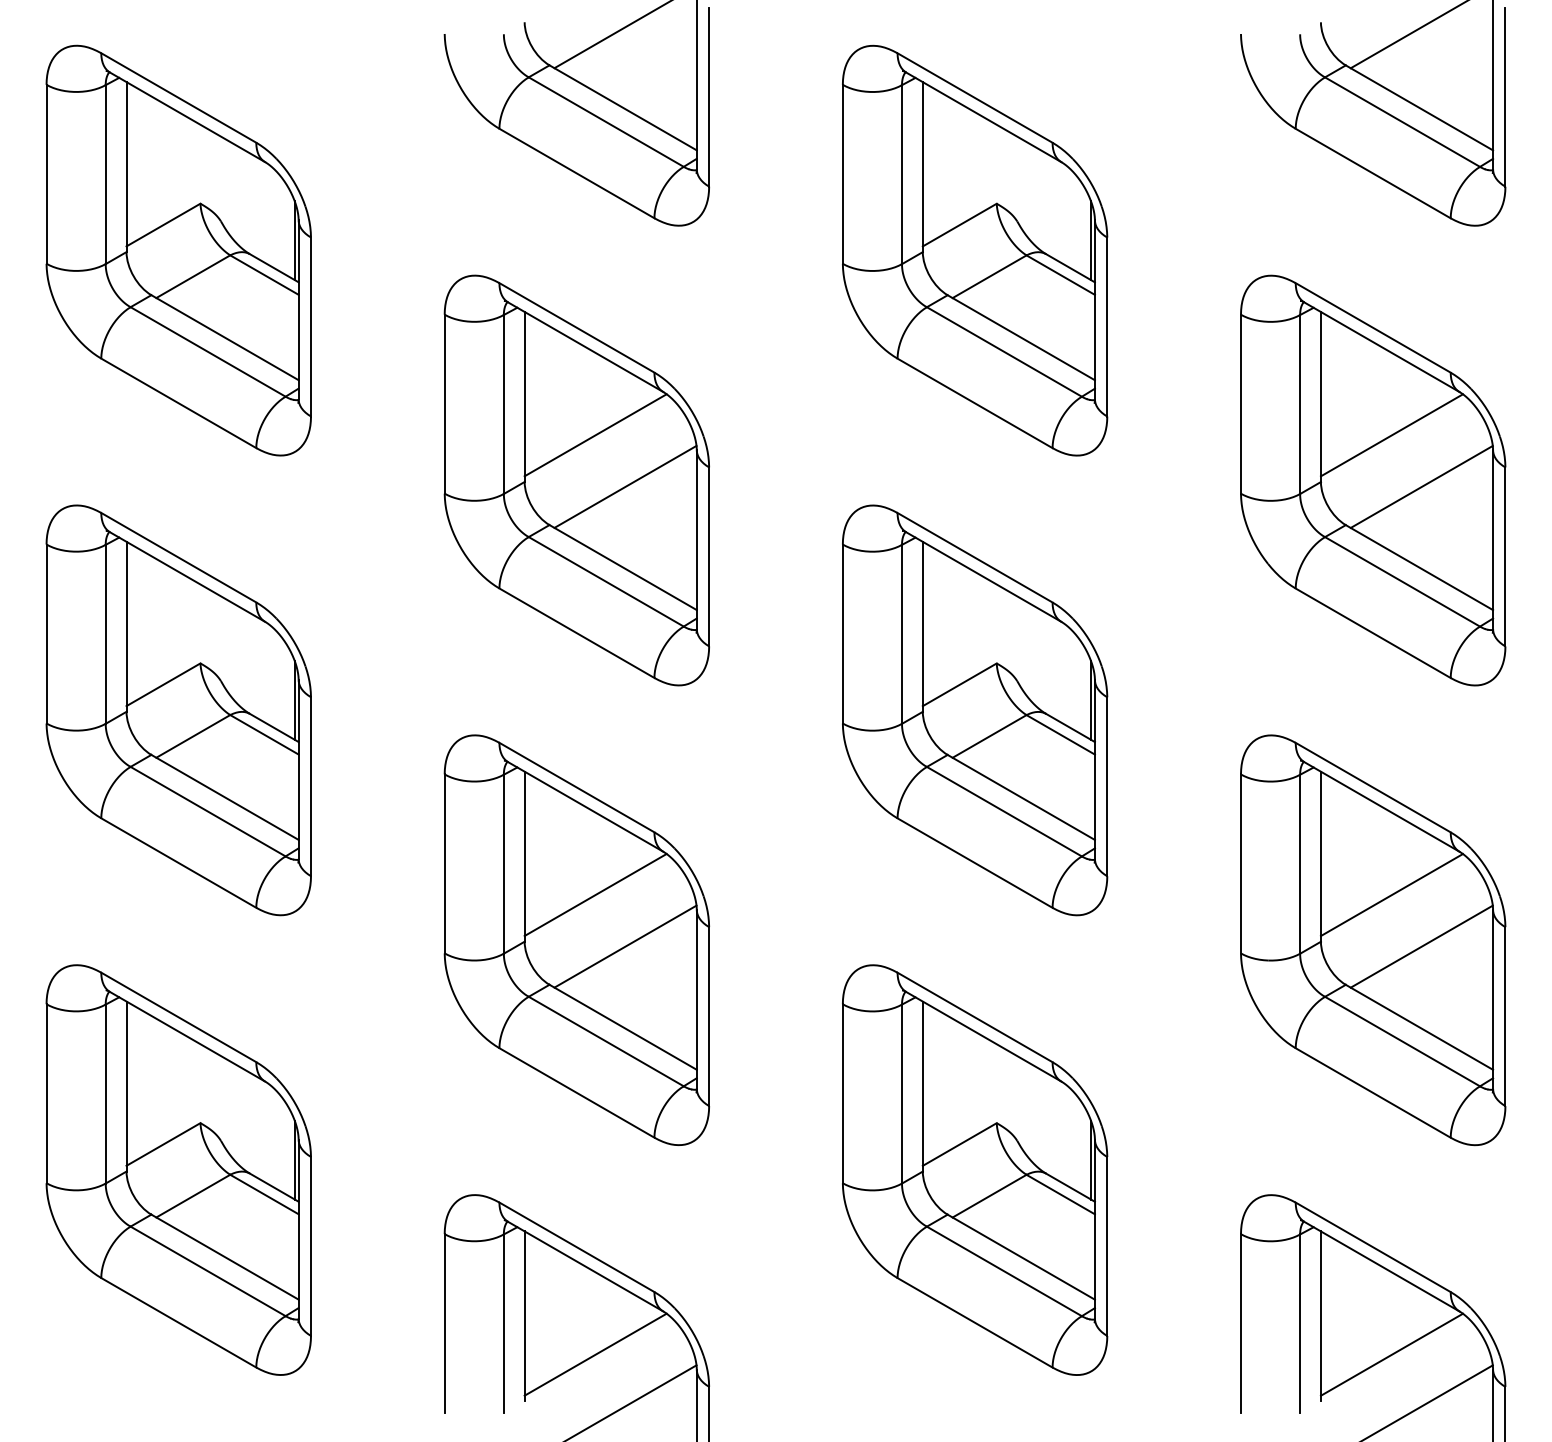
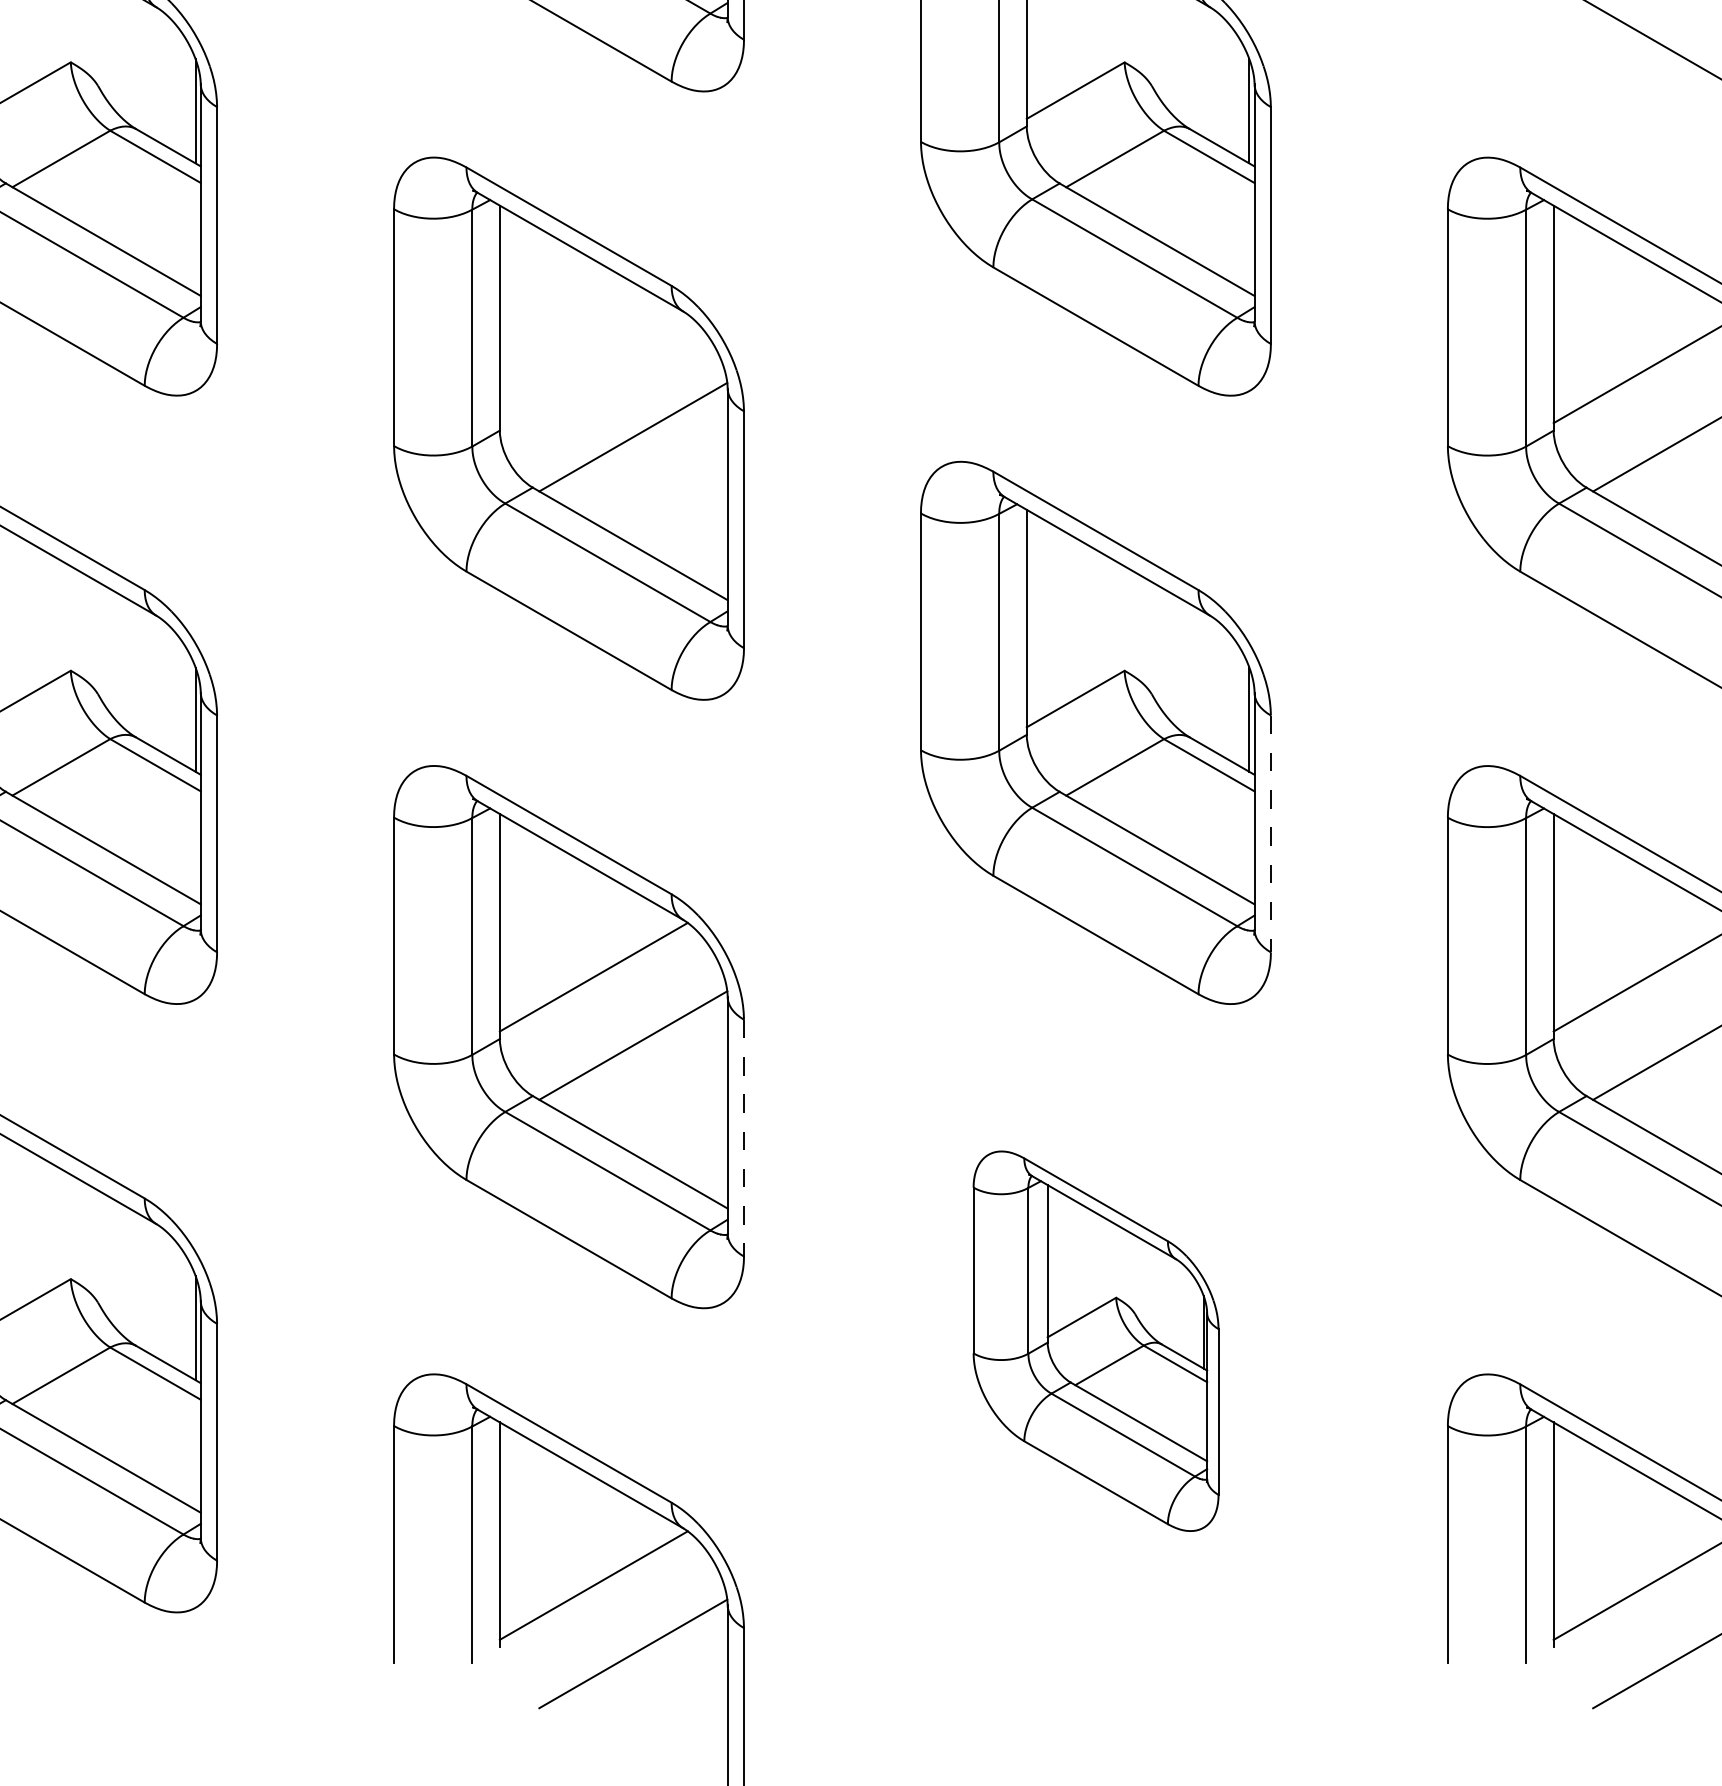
line: (595, 435) -> (593, 369), removed
line: (1107, 787) -> (1271, 834), solid -> dashed
line: (709, 1017) -> (744, 1139), solid -> dashed
part: (975, 1169) -> (1096, 1340), size x0.7

